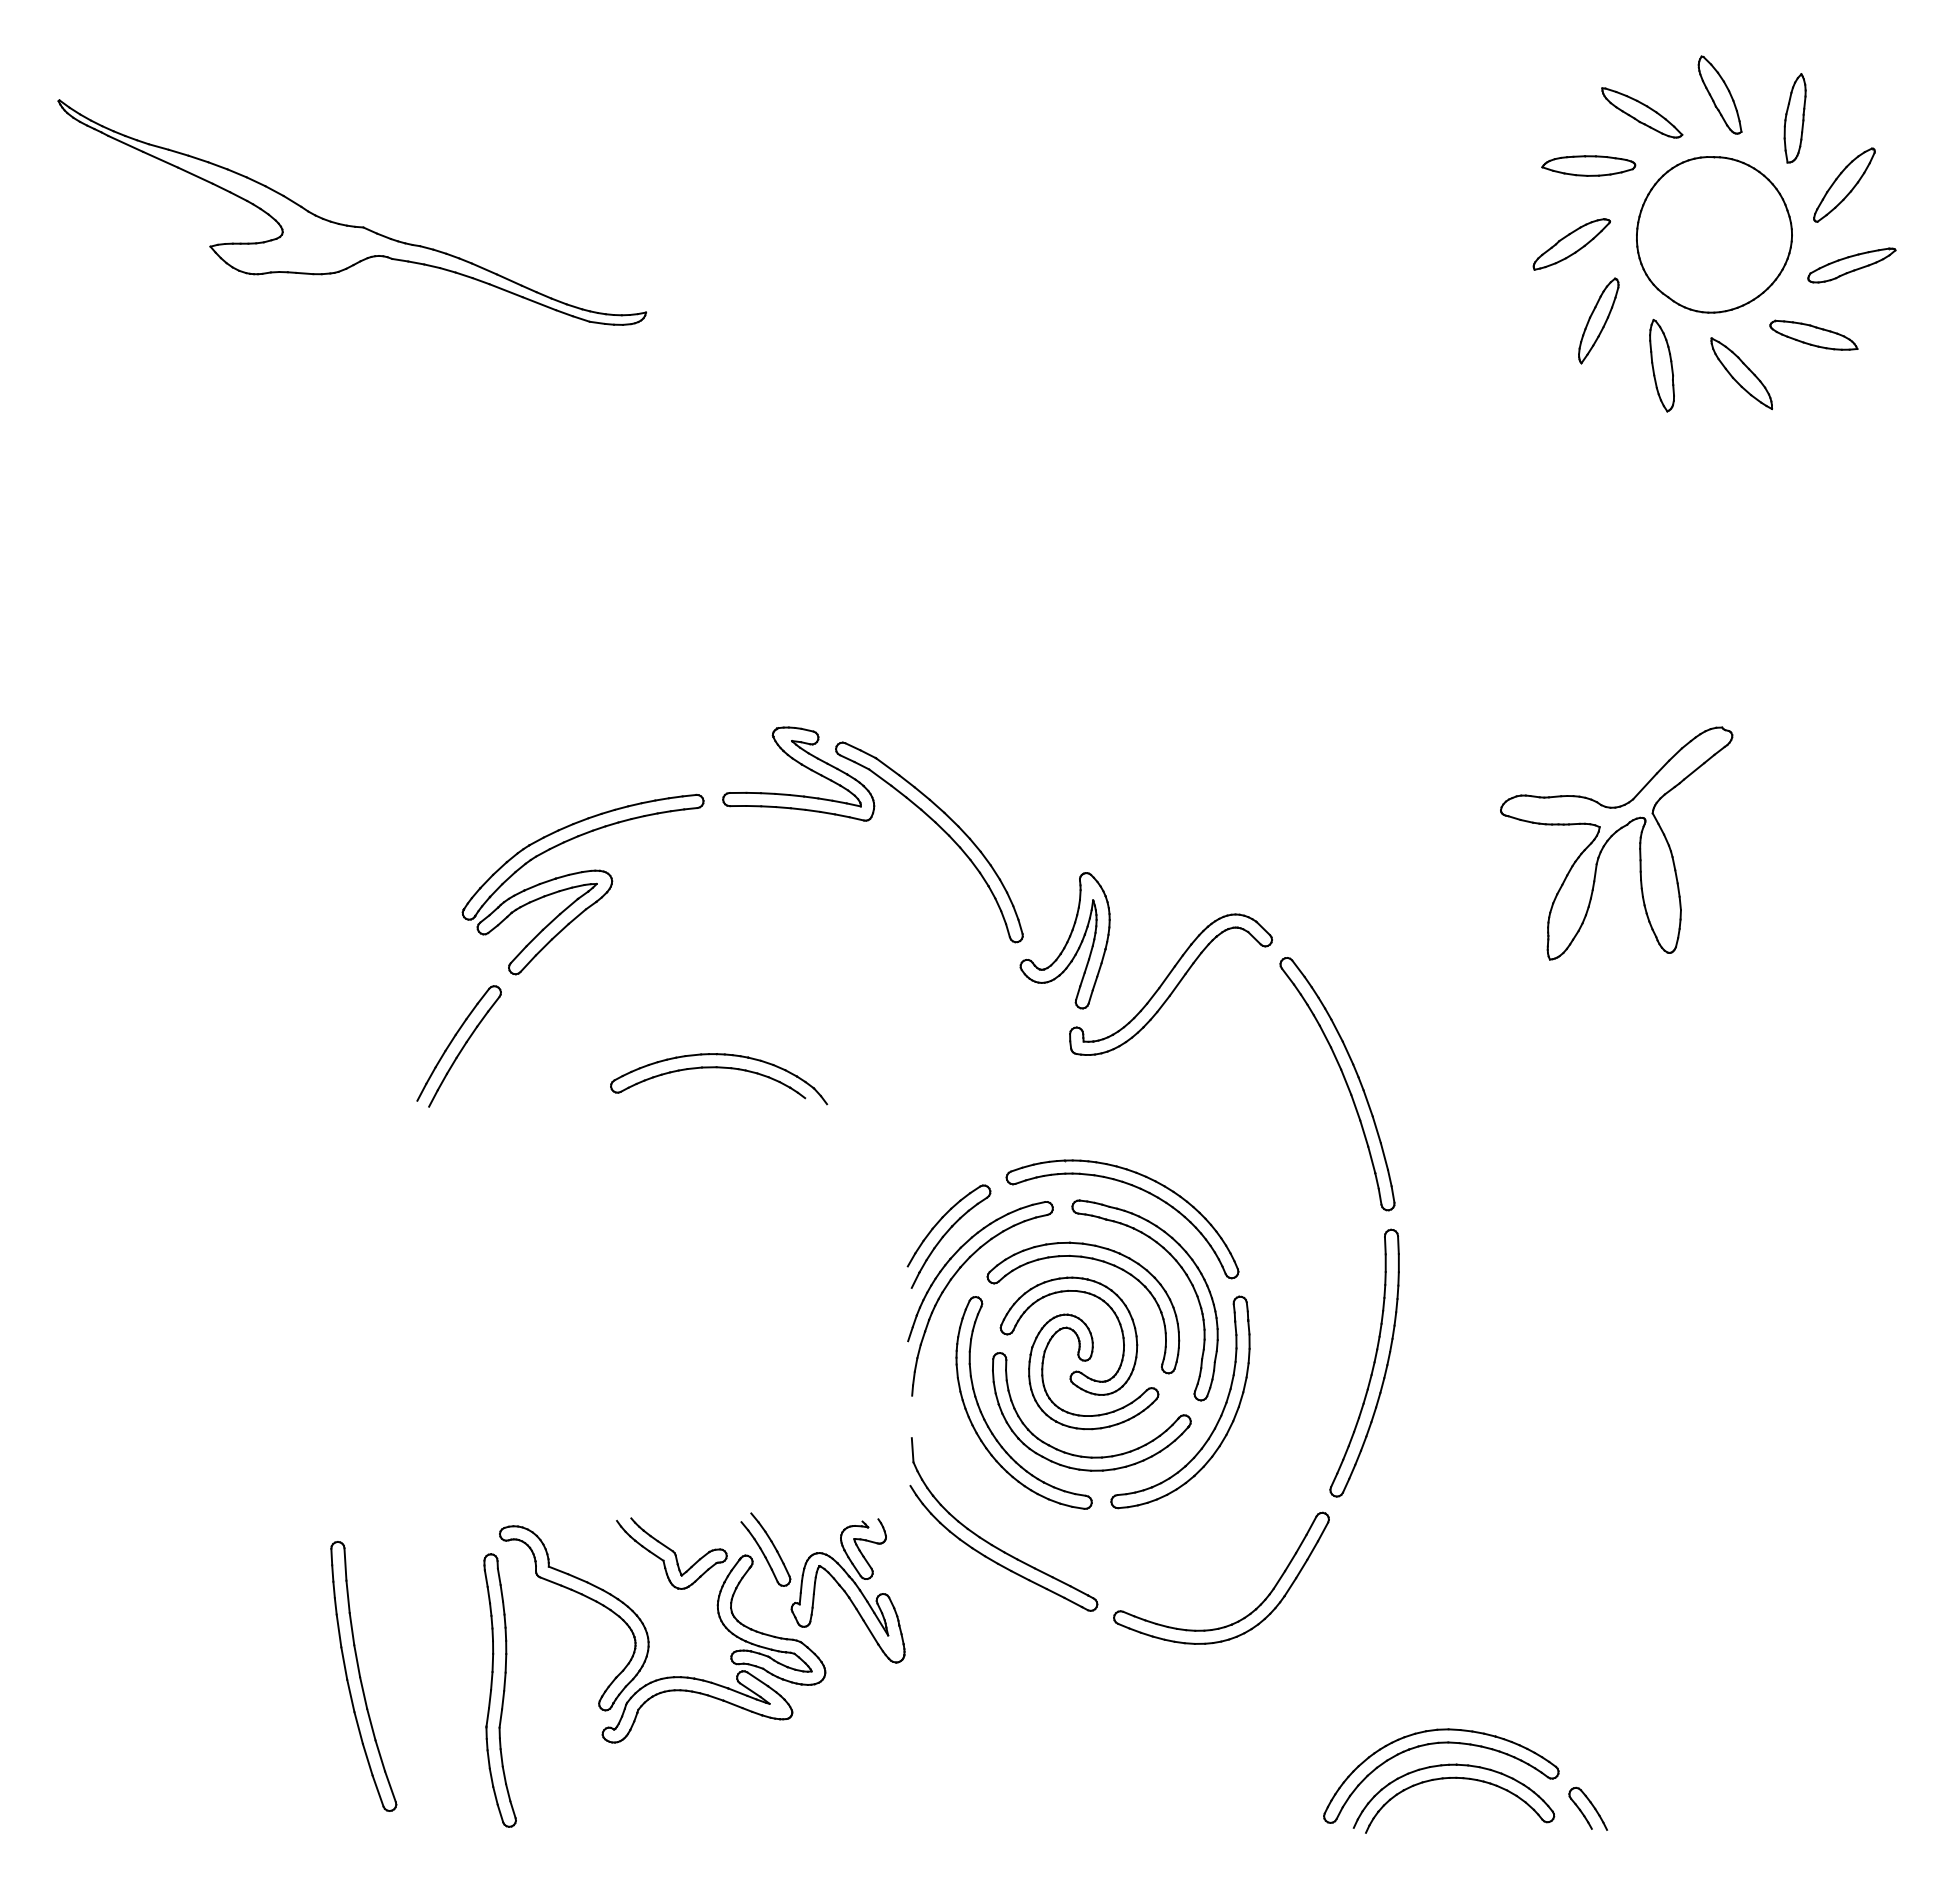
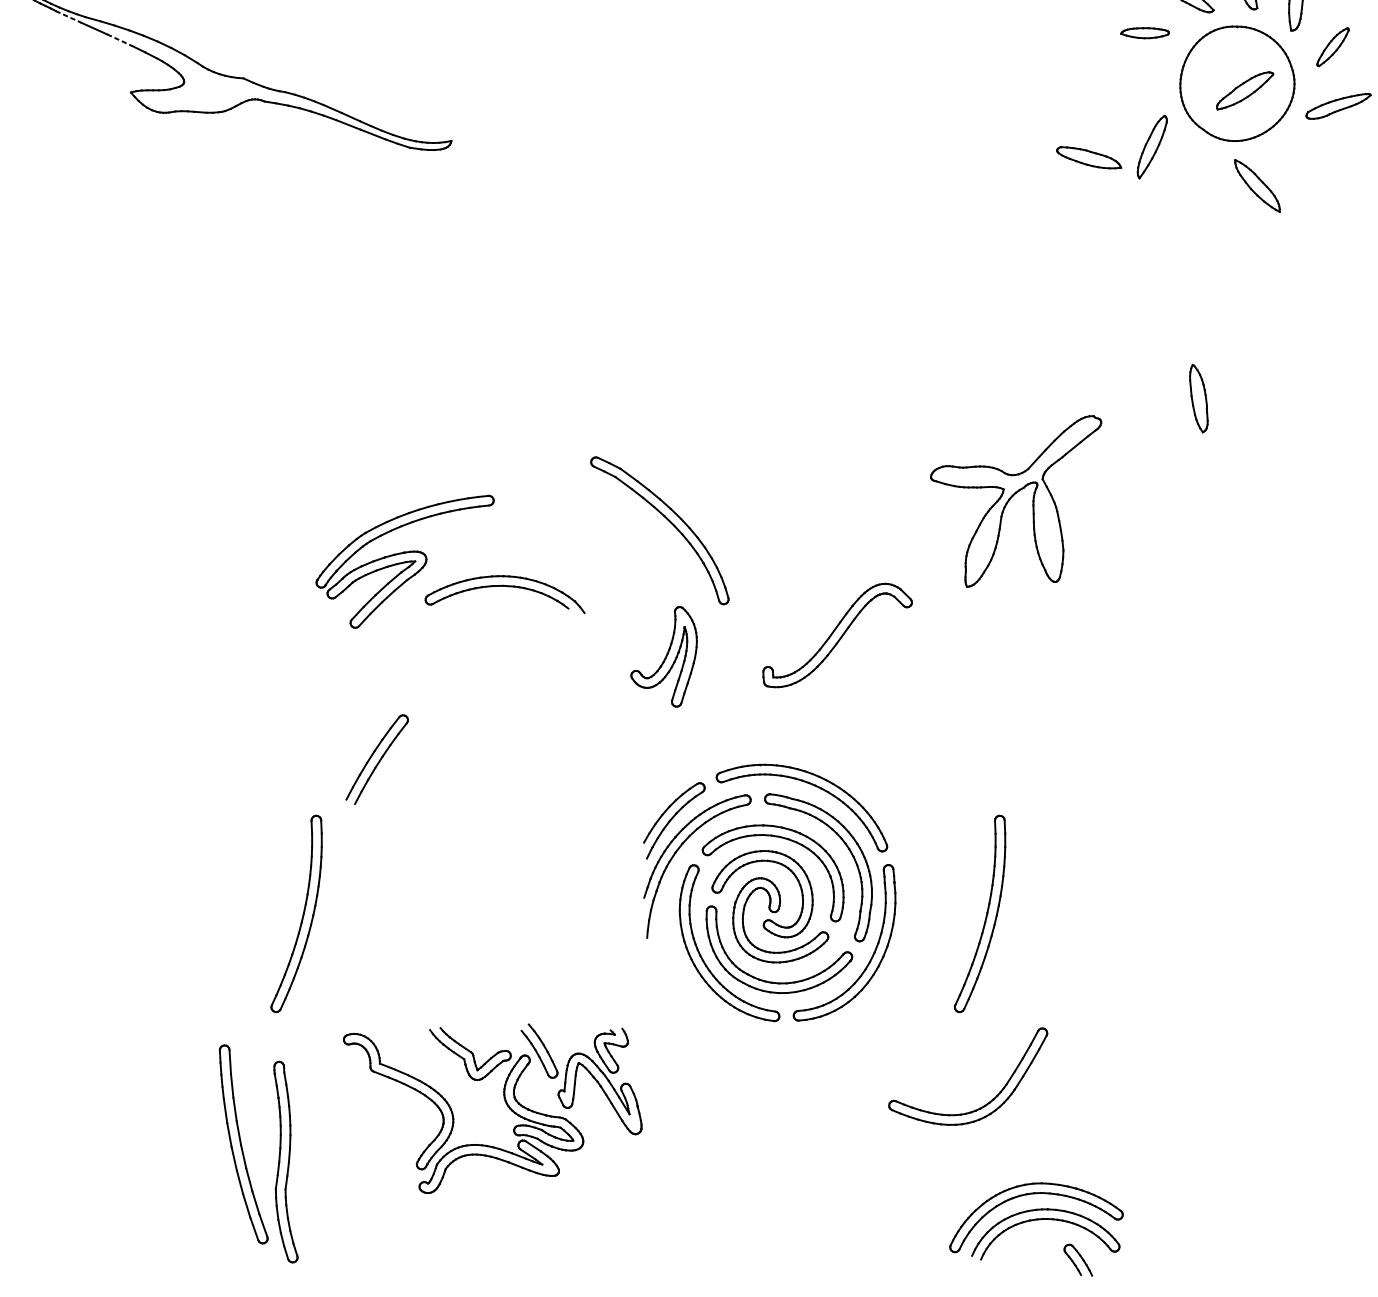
line: (126, 144) -> (69, 17), solid -> dashed
part: (1588, 165) -> (1144, 32), size x0.7
line: (195, 175) -> (119, 40), solid -> dashed
part: (1844, 184) -> (1333, 46), size x0.7
part: (1571, 244) -> (1244, 90), moved
part: (1813, 334) -> (1088, 157), moved
part: (1661, 365) -> (1198, 398), moved
part: (804, 767) -> (567, 475), removed
part: (1609, 840) -> (1010, 499), moved
part: (1064, 940) -> (663, 656), moved
part: (458, 1046) -> (376, 759), moved
part: (719, 1068) -> (505, 586), moved
part: (1344, 1080) -> (965, 705), removed
part: (443, 1365) -> (302, 915), added
part: (993, 1544) -> (707, 1047), removed
part: (1247, 1614) -> (987, 1103), moved
part: (499, 1690) -> (285, 1162), moved
part: (1588, 1808) -> (1078, 1259), moved

